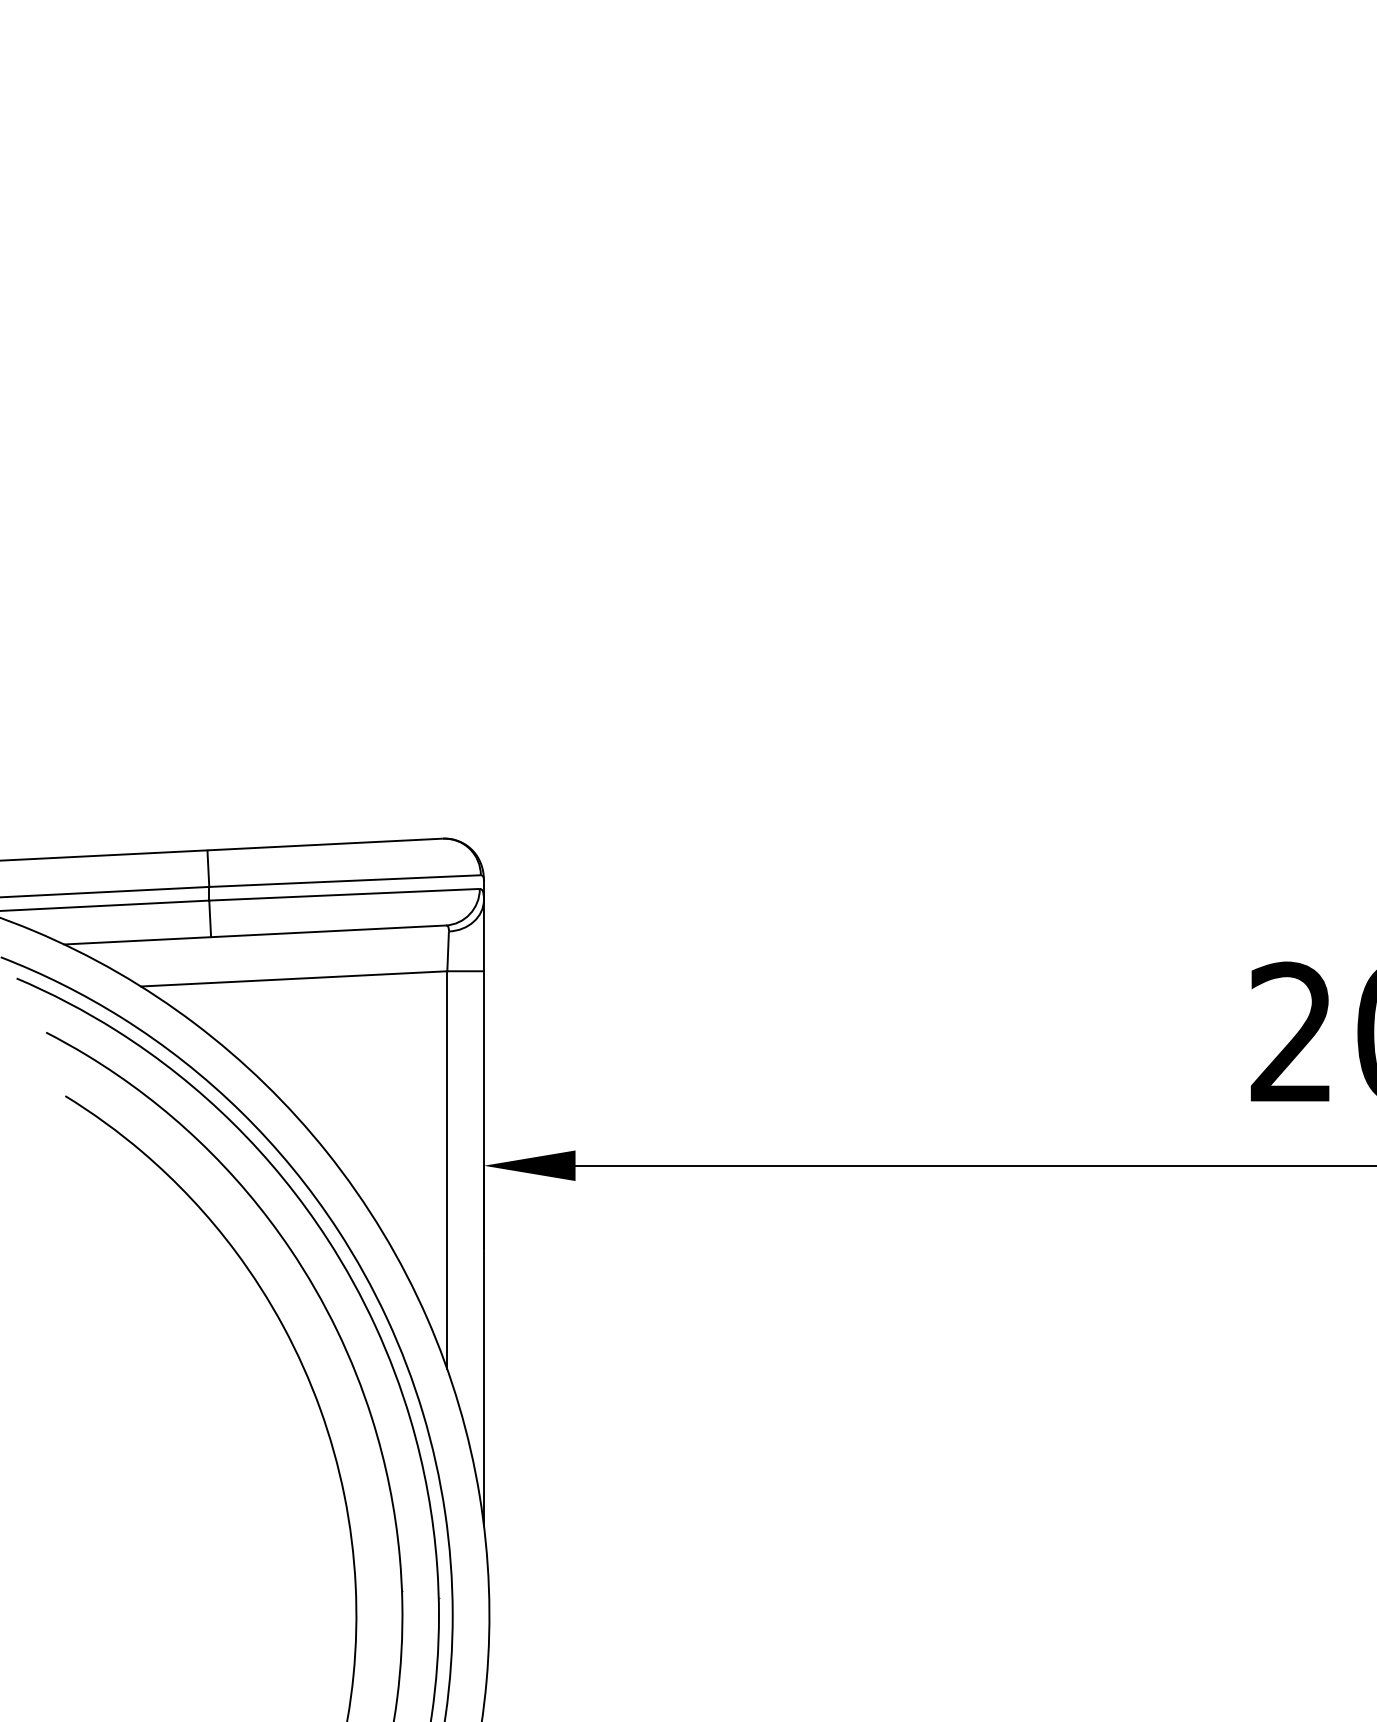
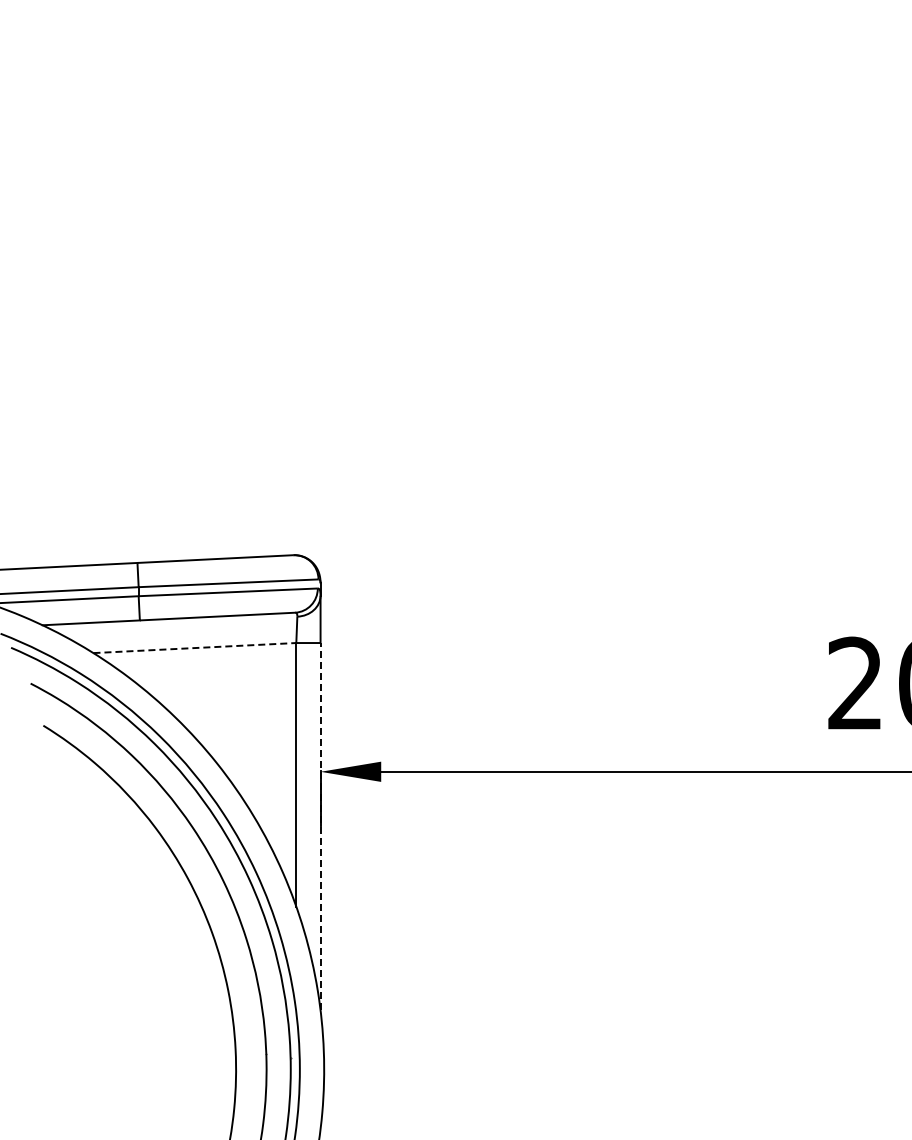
line: (293, 979) -> (194, 648), solid -> dashed
line: (483, 1248) -> (320, 826), solid -> dashed

